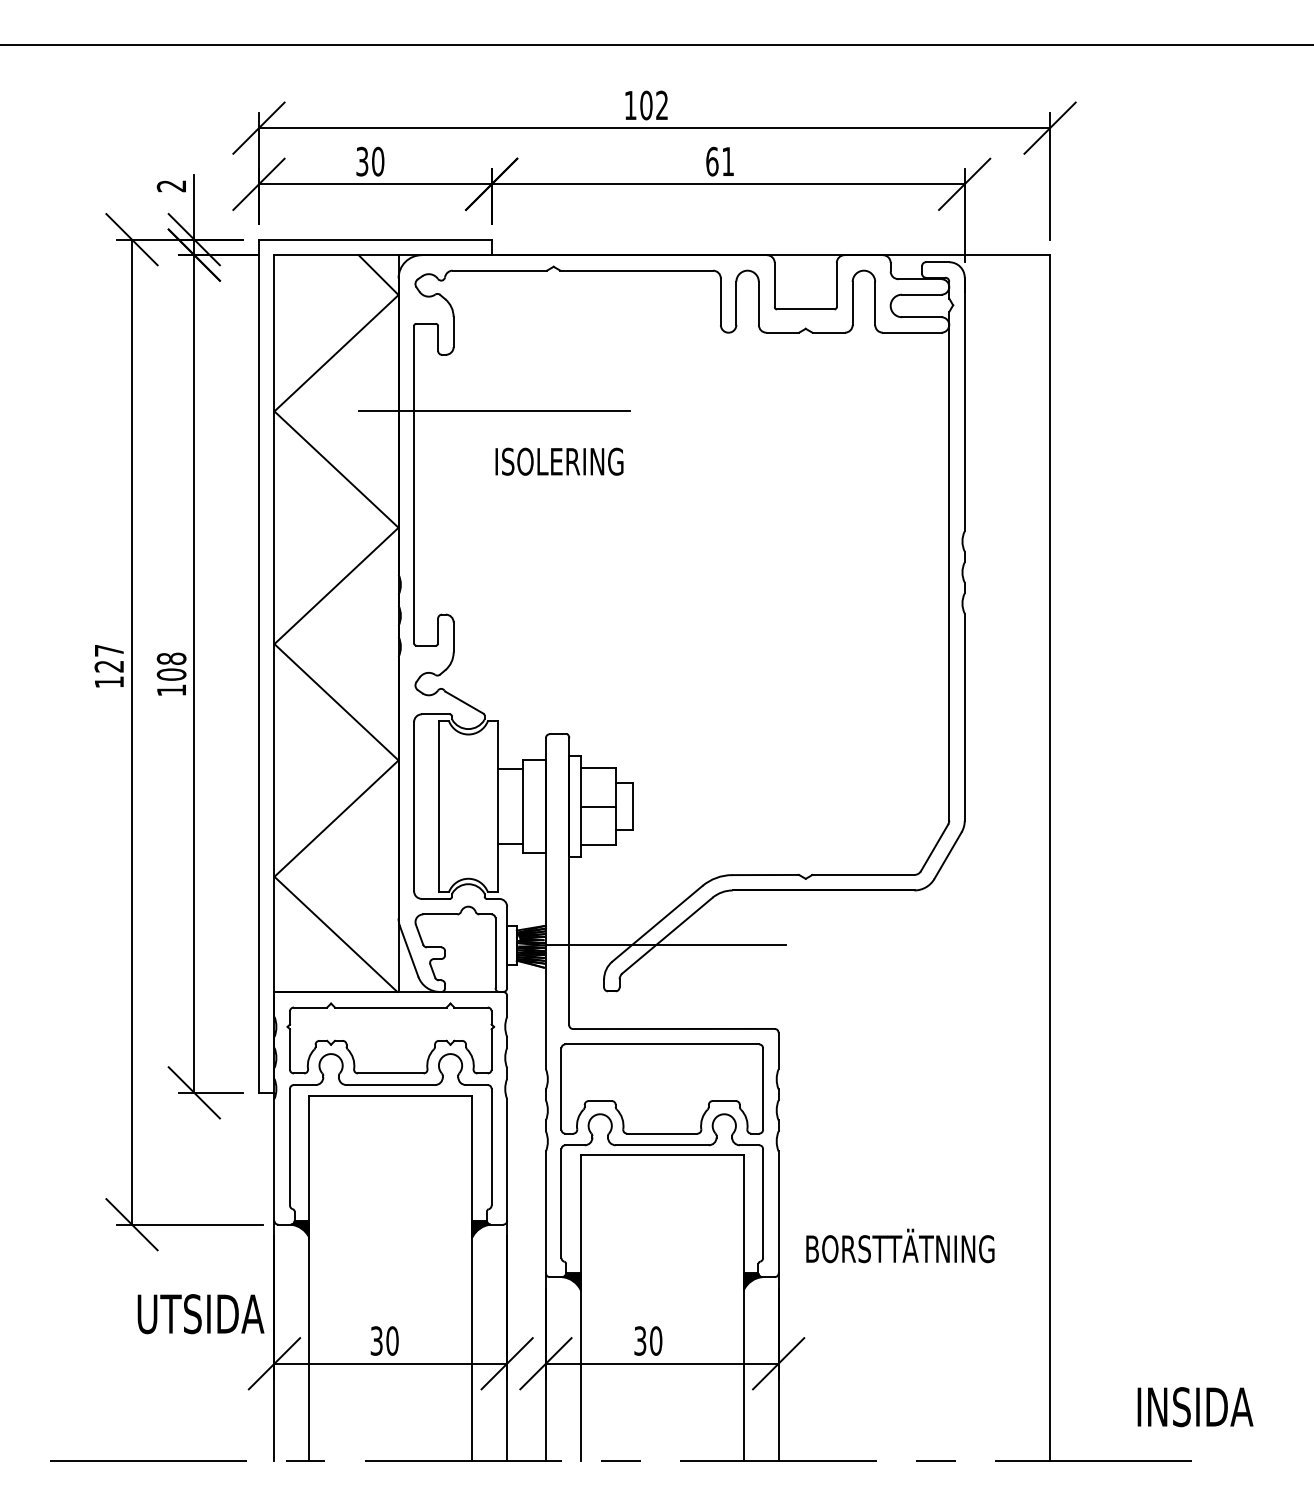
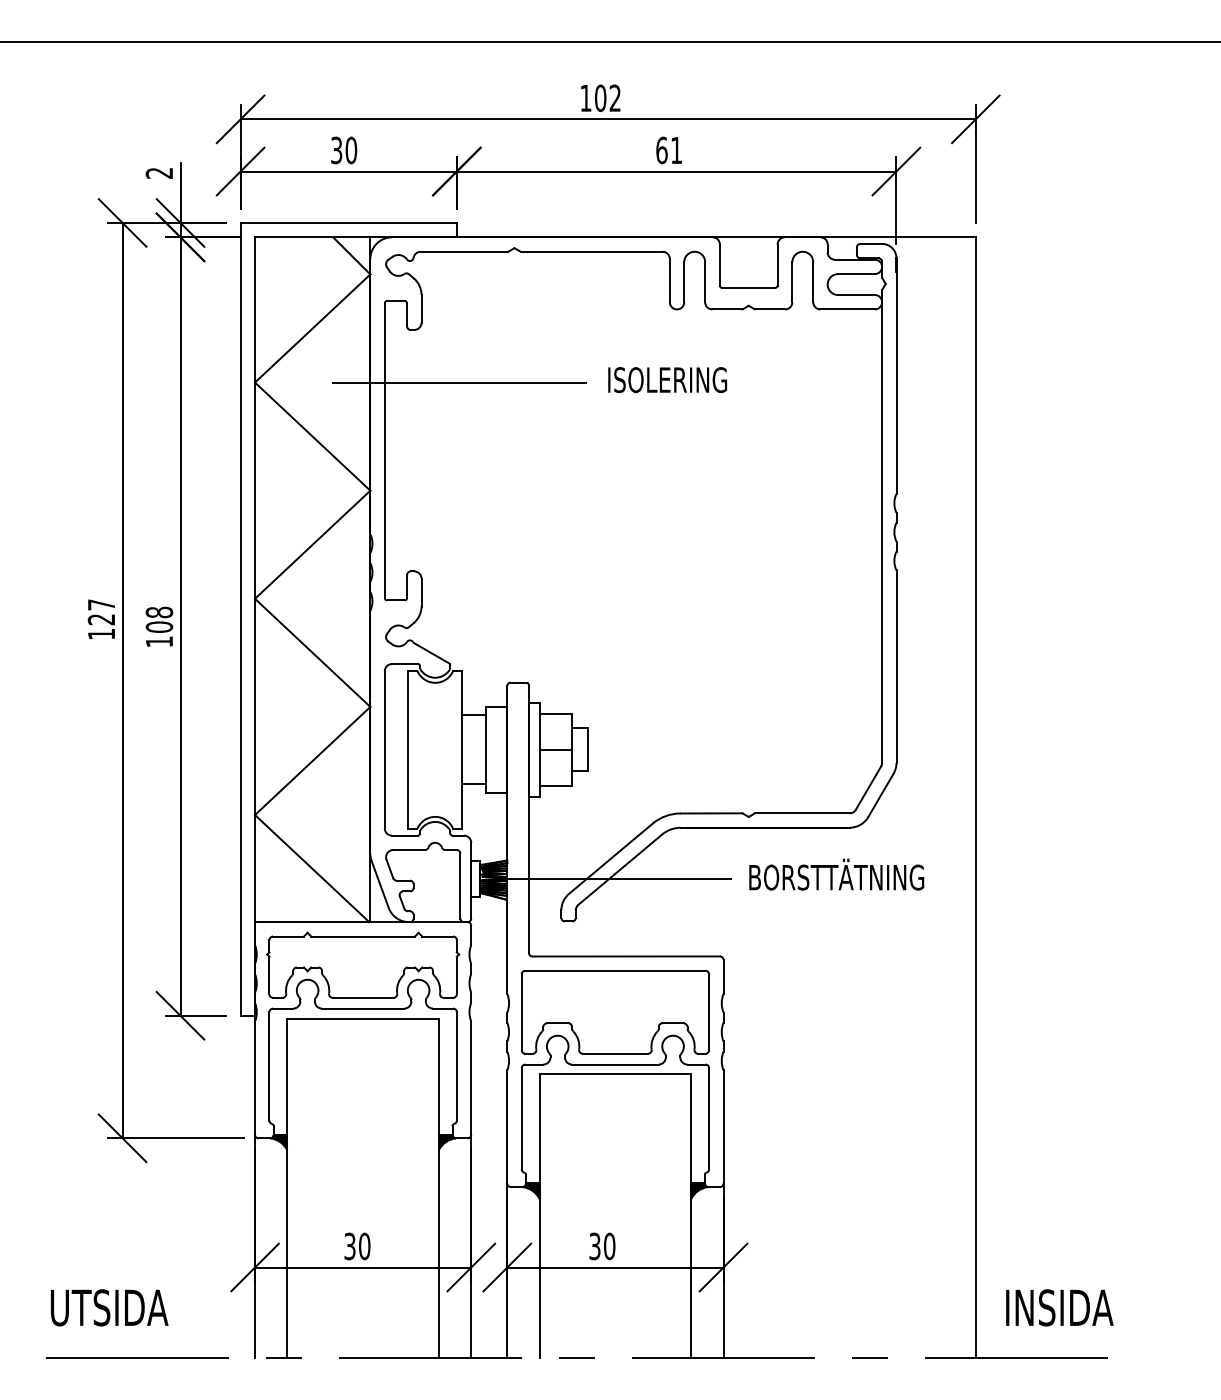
text: (559, 461) -> (667, 379), moved
text: (900, 1245) -> (836, 874), moved
text: (200, 1314) -> (109, 1308), moved
text: (1195, 1407) -> (1059, 1308), moved

